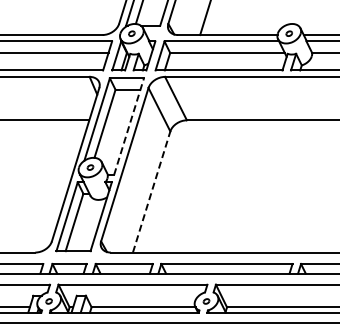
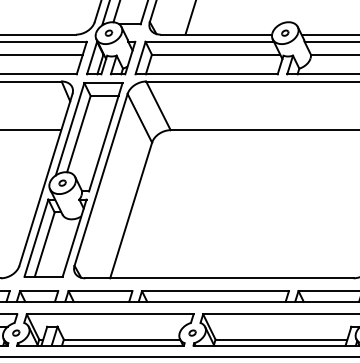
line: (129, 126) -> (106, 137), dashed -> solid
line: (151, 191) -> (130, 209), dashed -> solid

